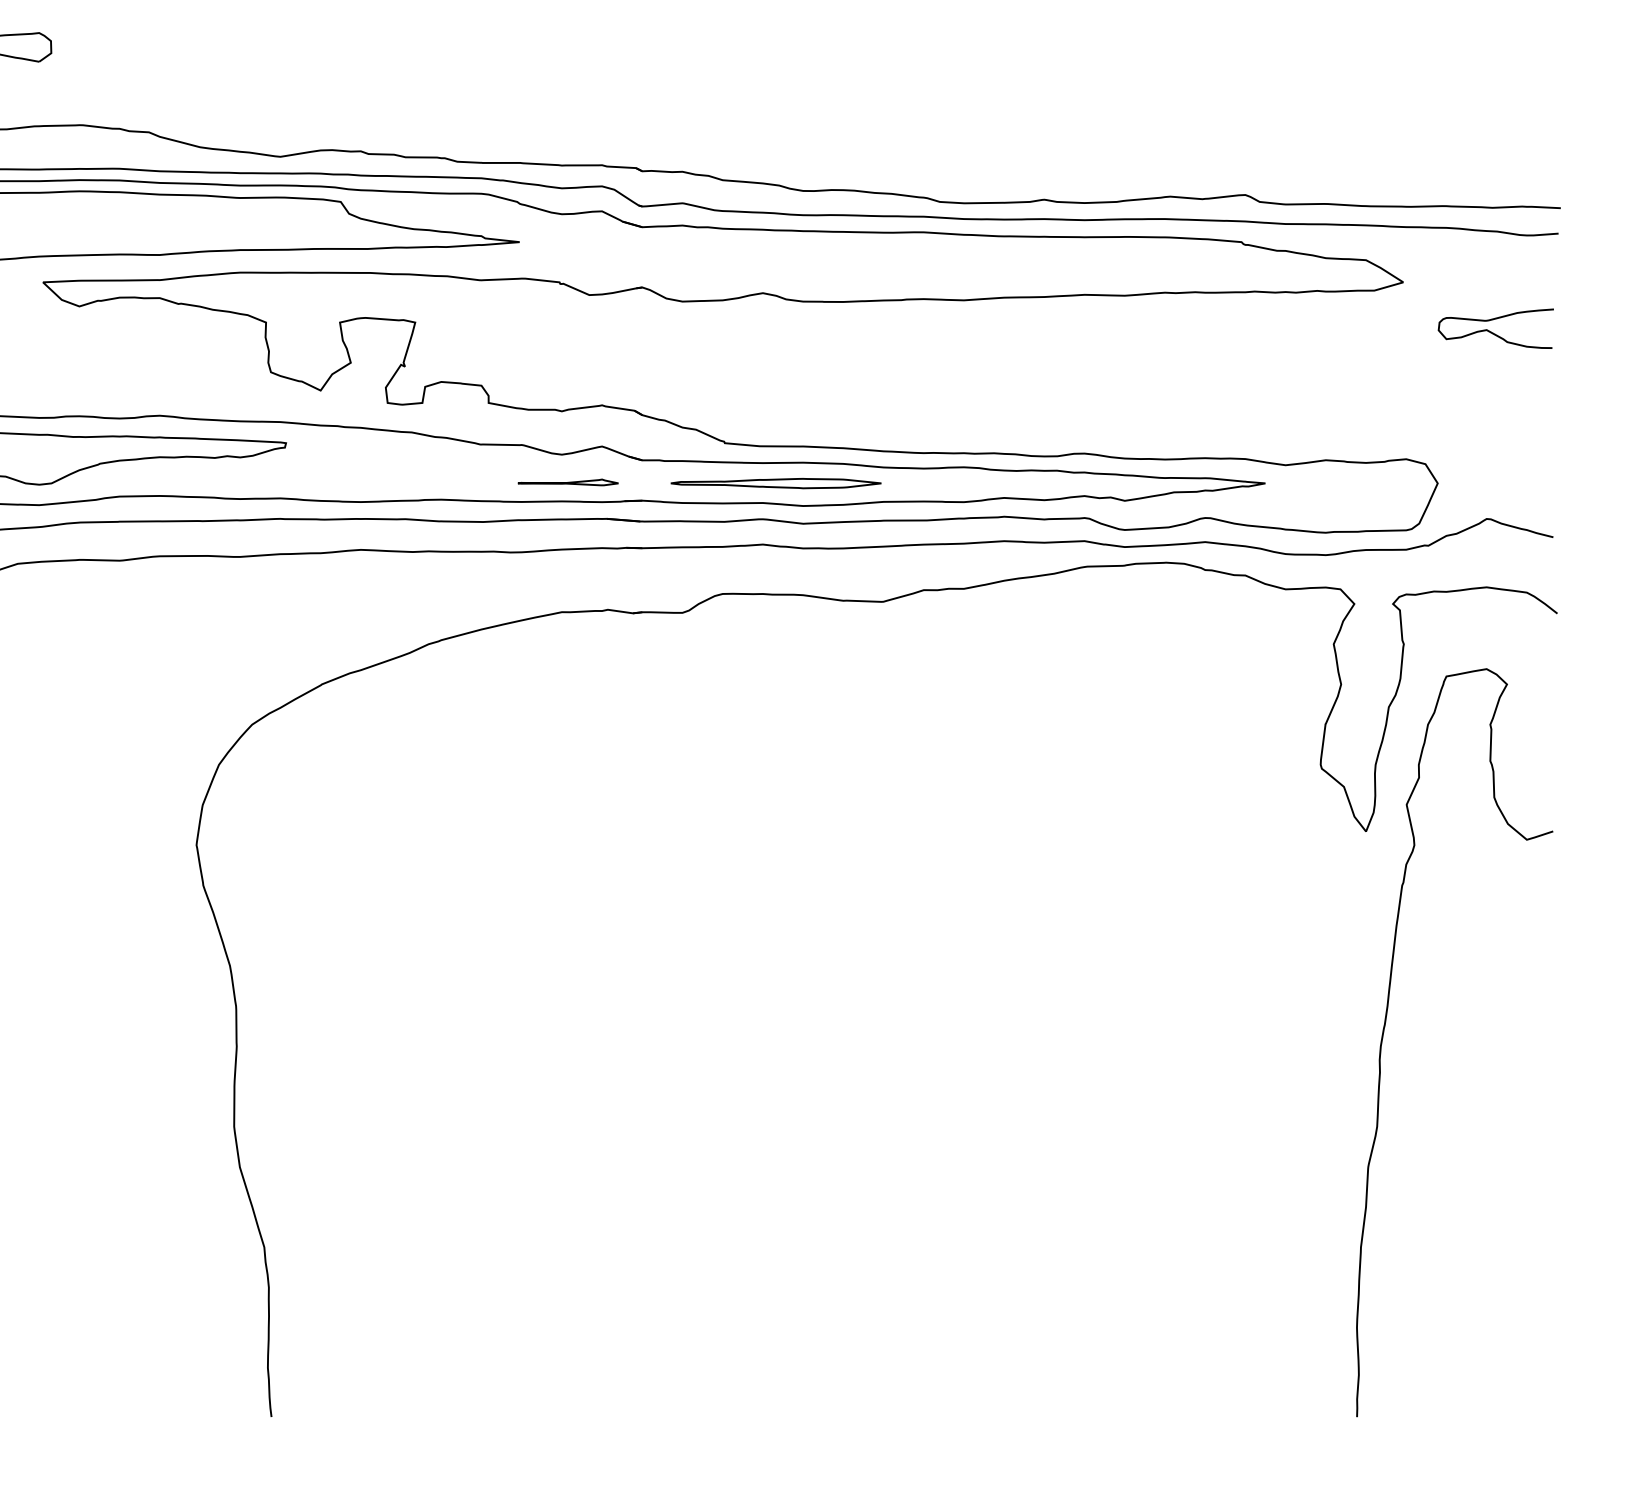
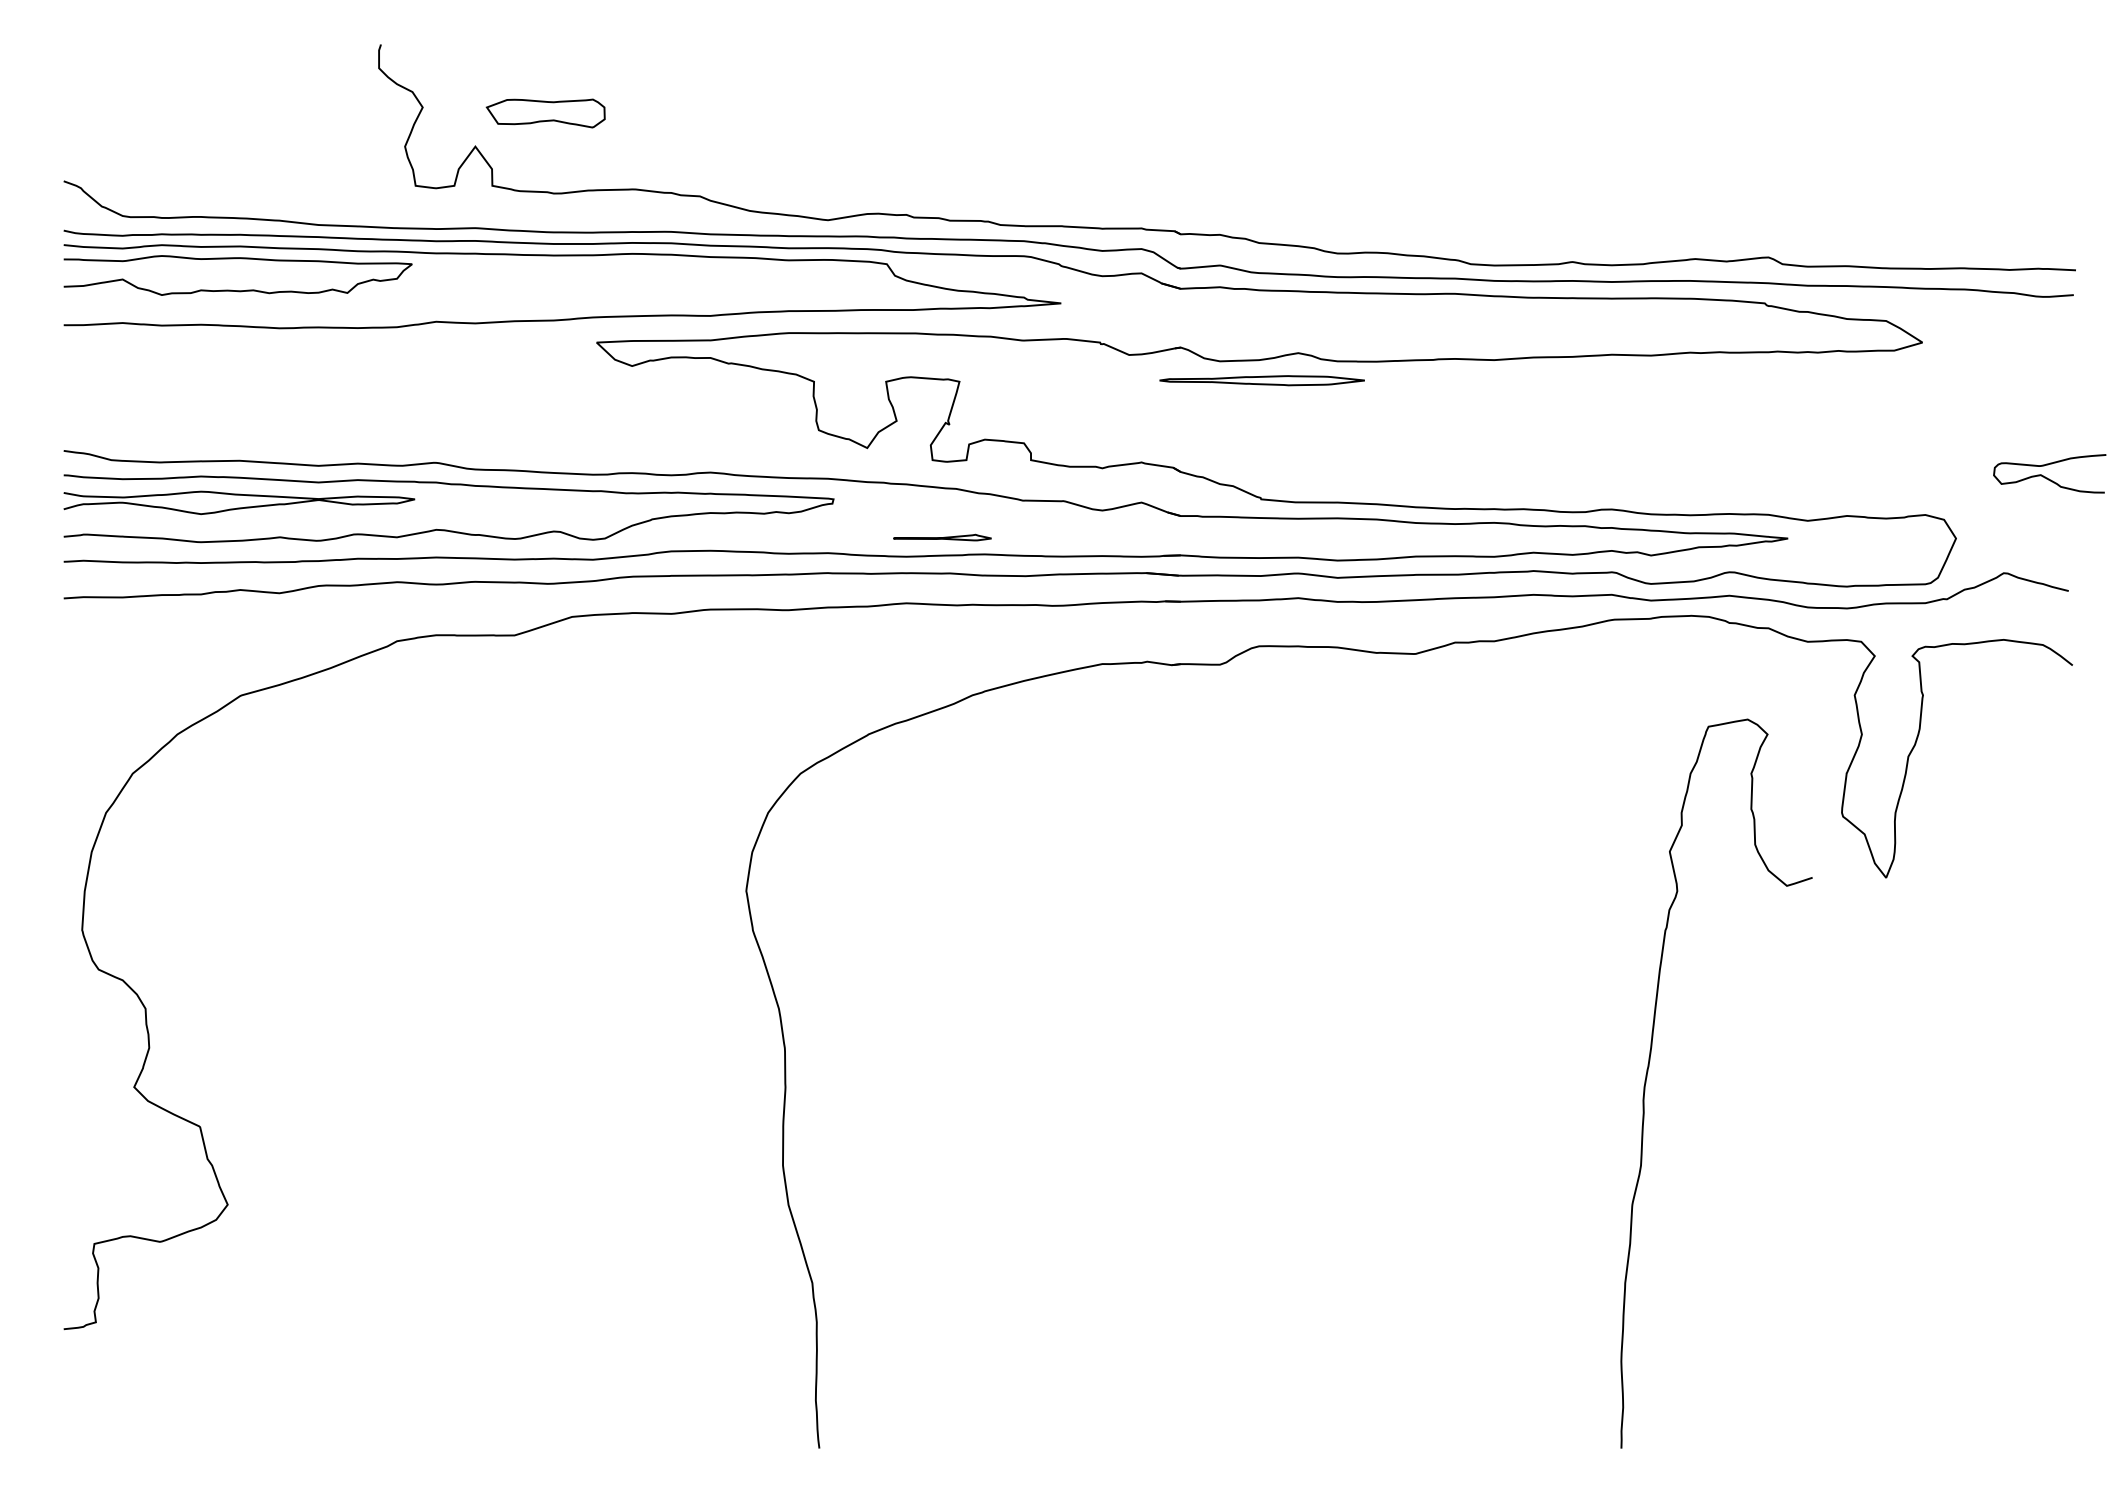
curve: (1493, 332) -> (2047, 477), moved
part: (568, 482) -> (942, 537), moved
part: (775, 483) -> (1261, 380), moved
curve: (1385, 1026) -> (1649, 1067), moved

